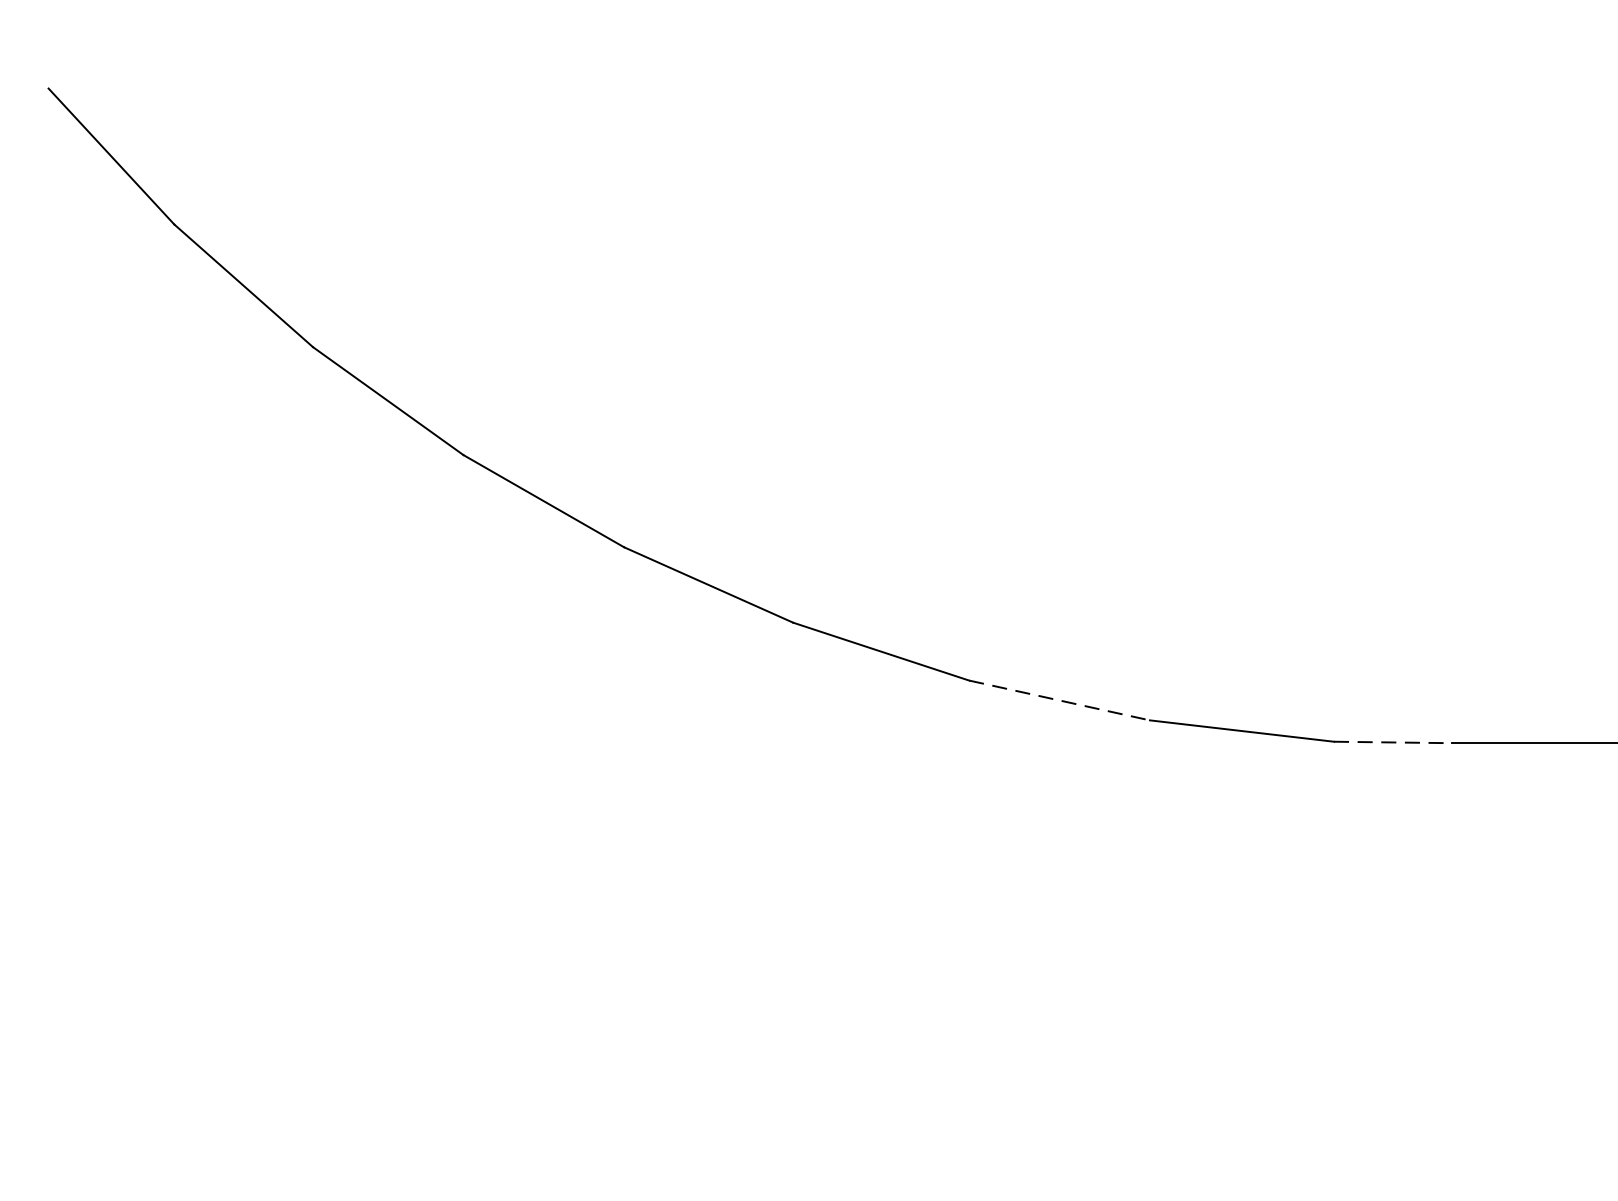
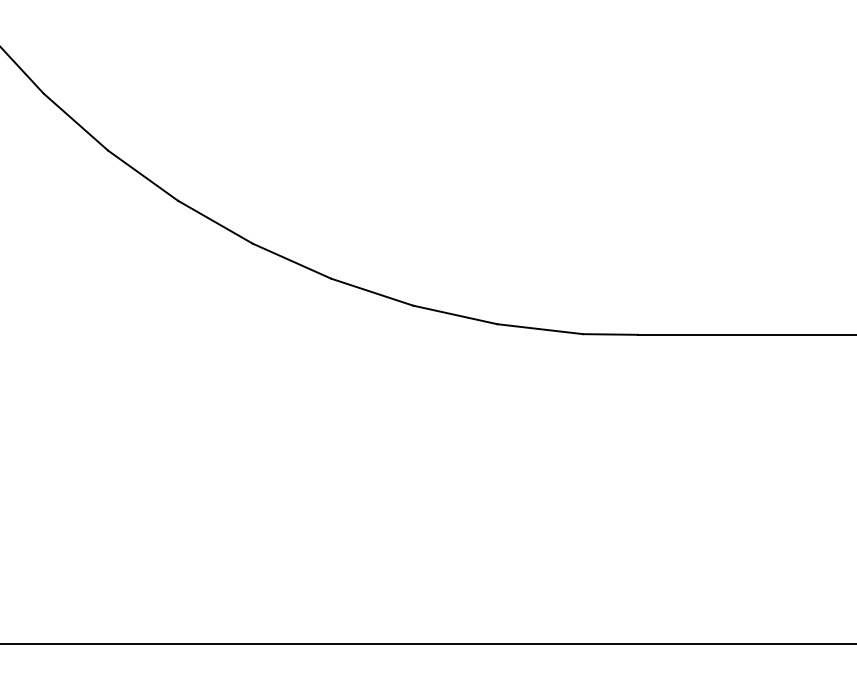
line: (1059, 701) -> (455, 315), dashed -> solid
line: (1393, 742) -> (610, 334), dashed -> solid

